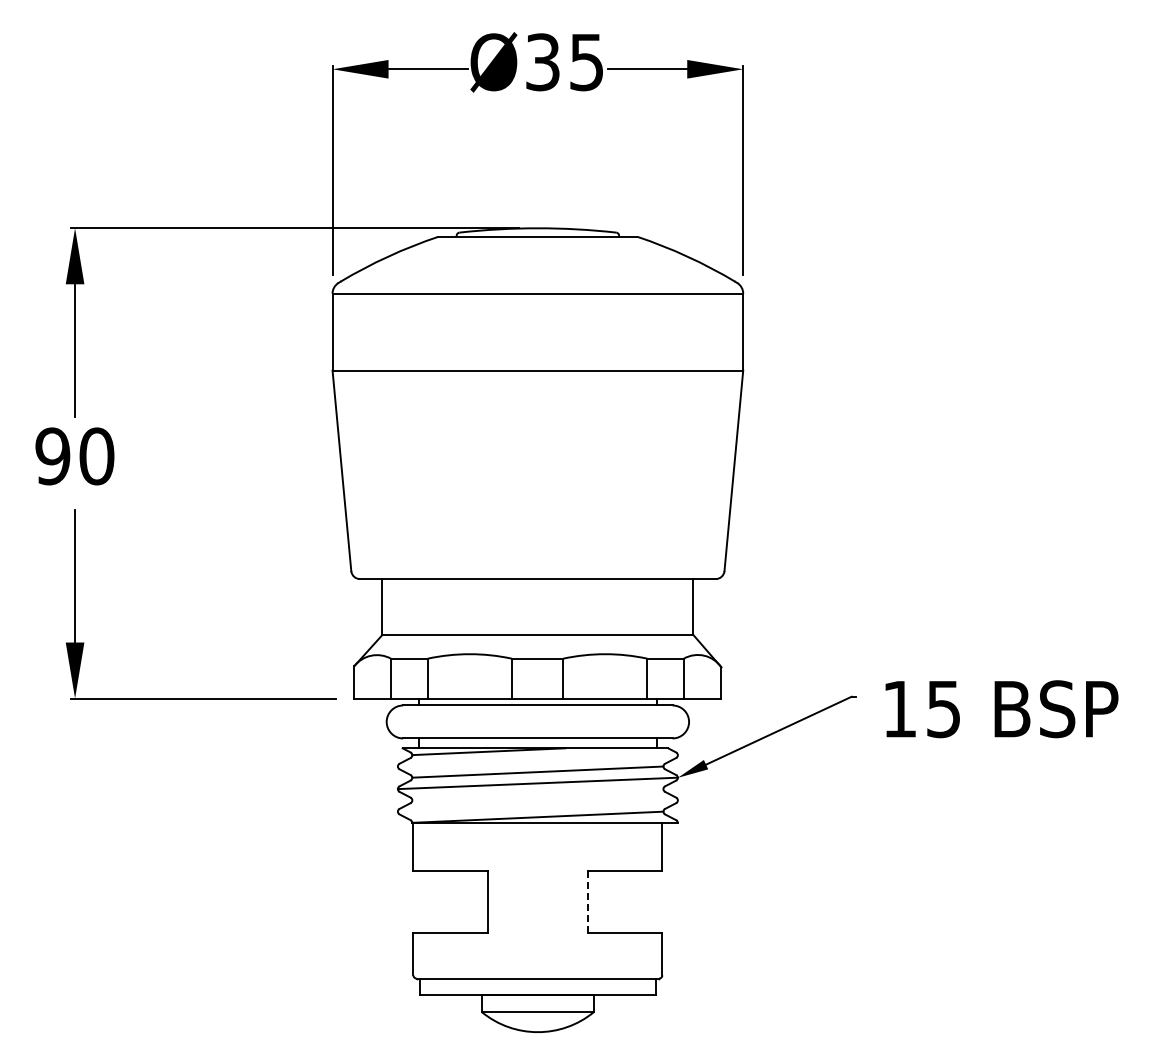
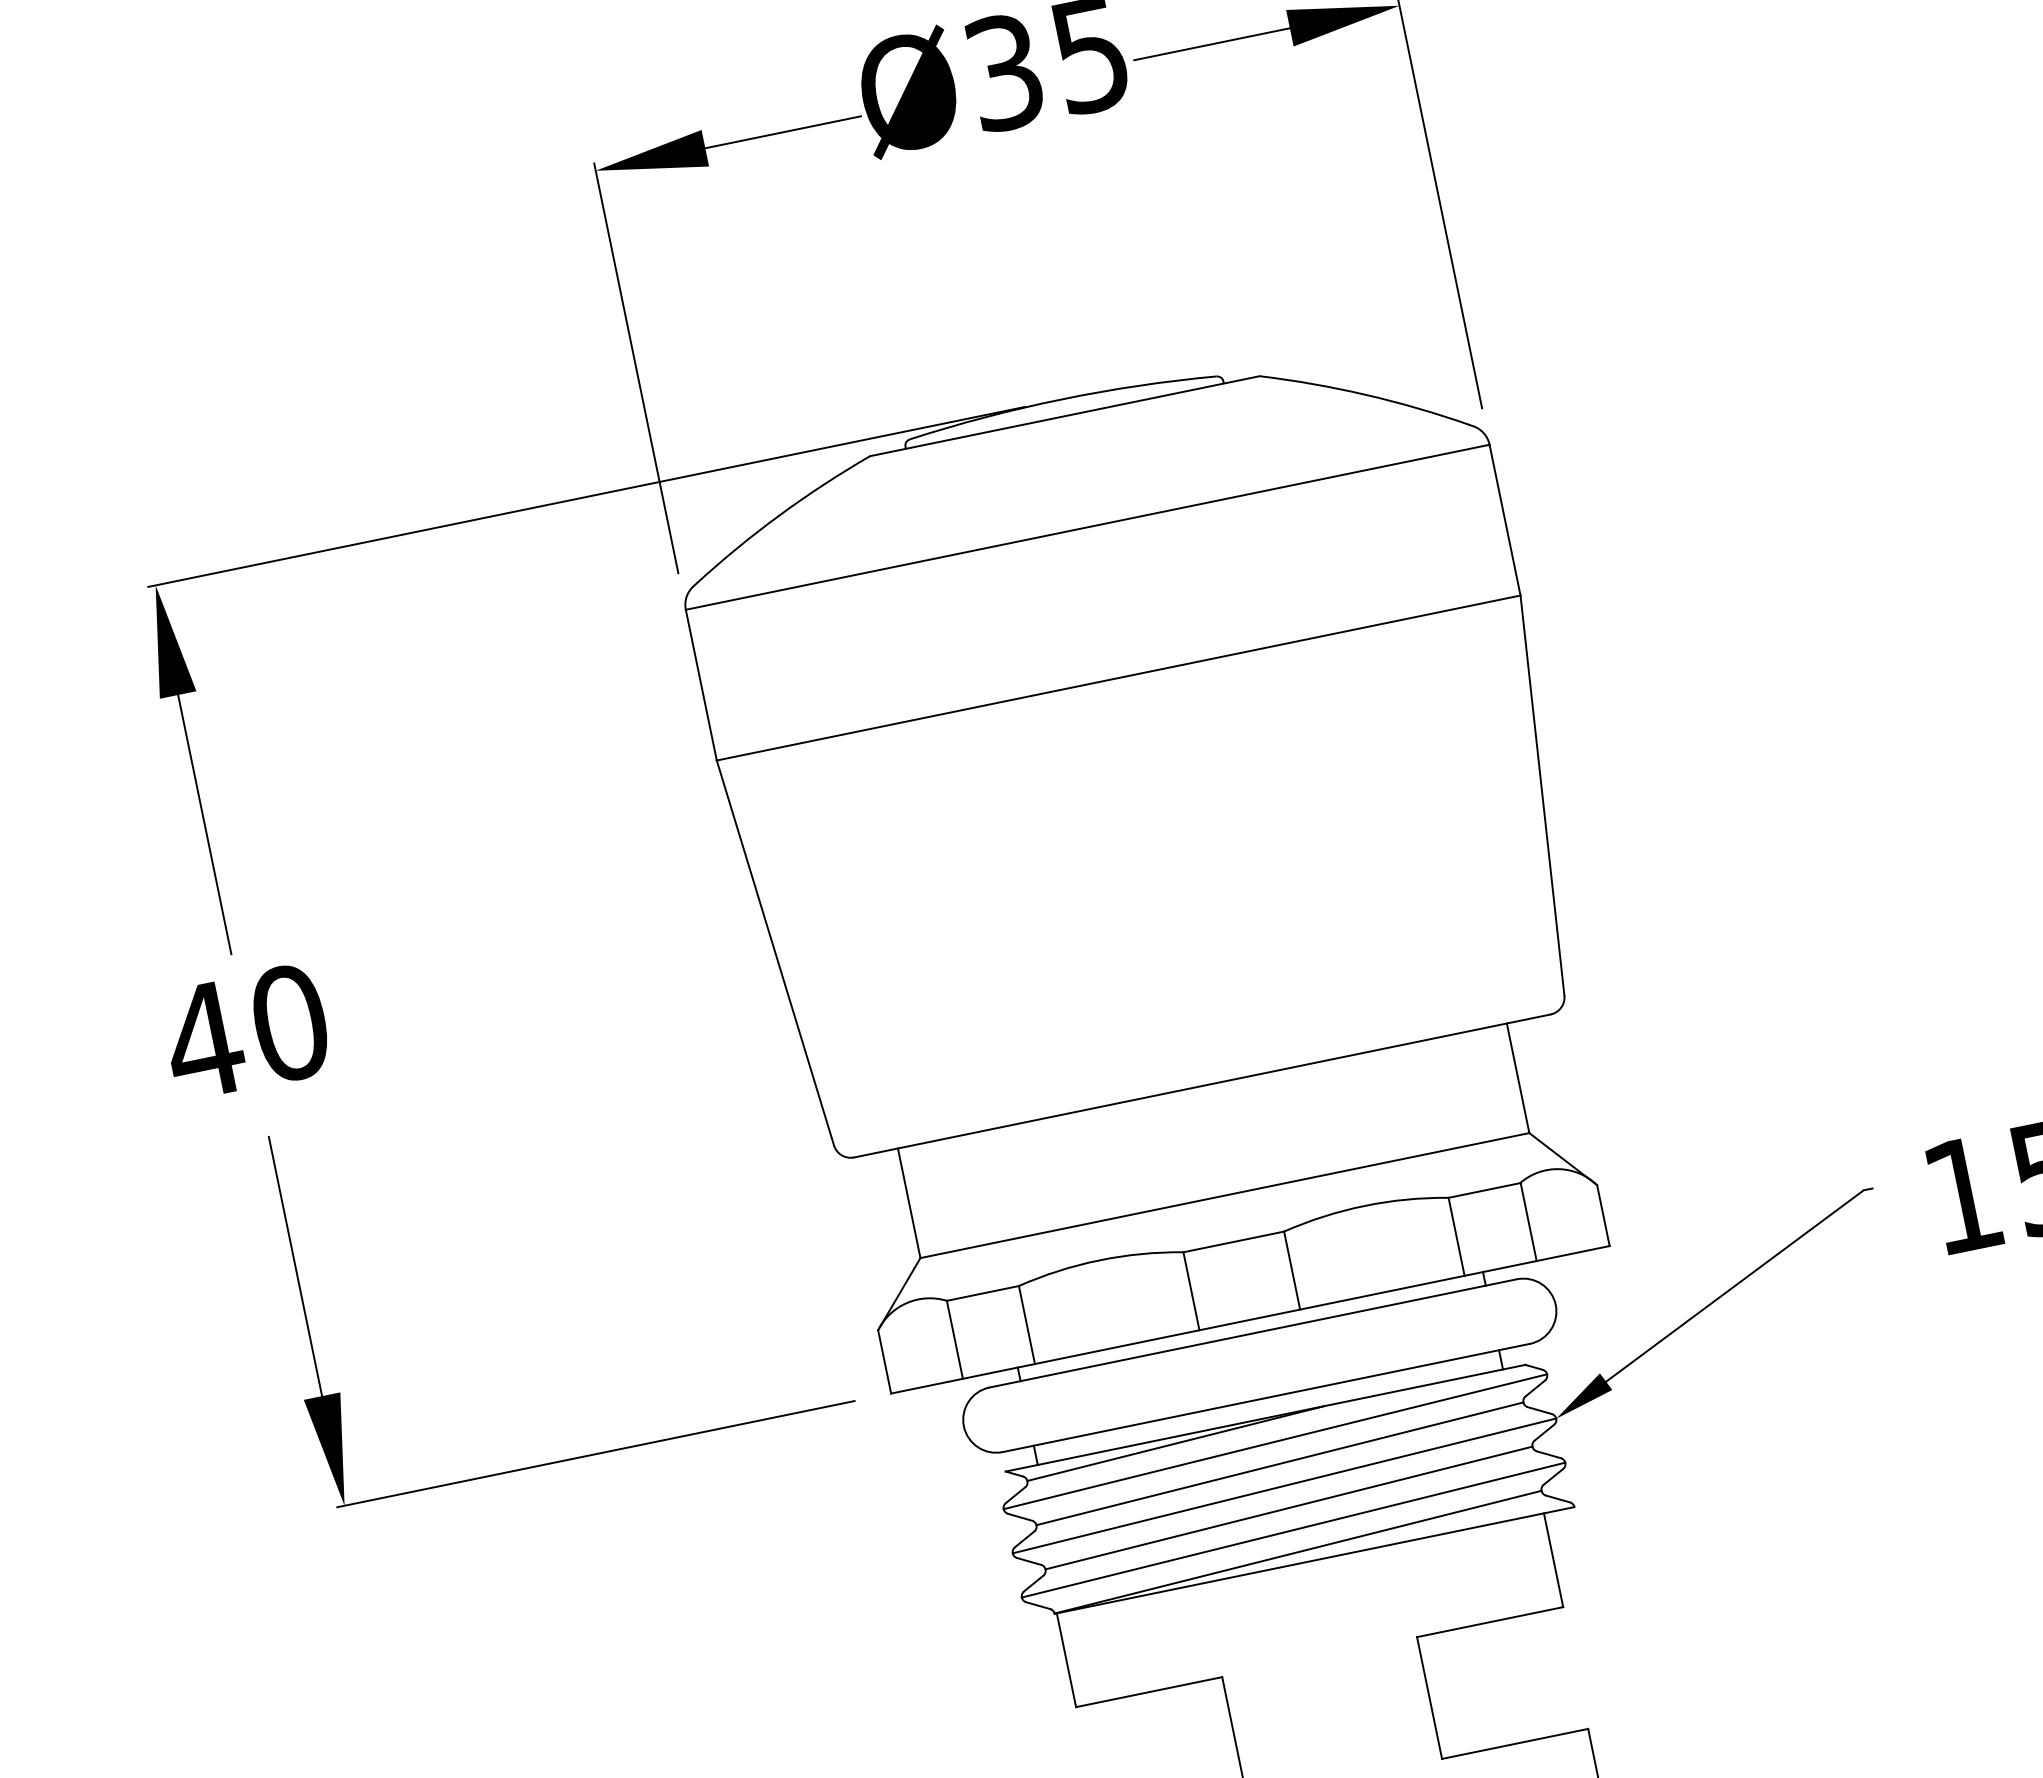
text: (52, 456) -> (203, 1041), 90 -> 40
line: (537, 760) -> (1274, 1441), added
line: (537, 794) -> (1288, 1507), added
line: (537, 805) -> (1292, 1529), added
line: (587, 901) -> (1429, 1697), dashed -> solid

